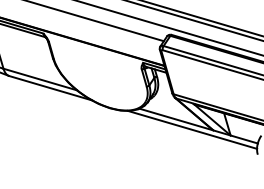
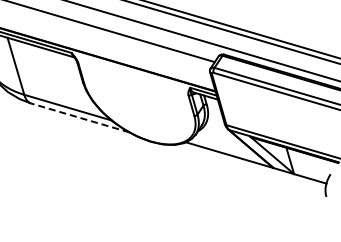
line: (49, 87) -> (79, 117), solid -> dashed
line: (192, 129) -> (248, 167), removed

